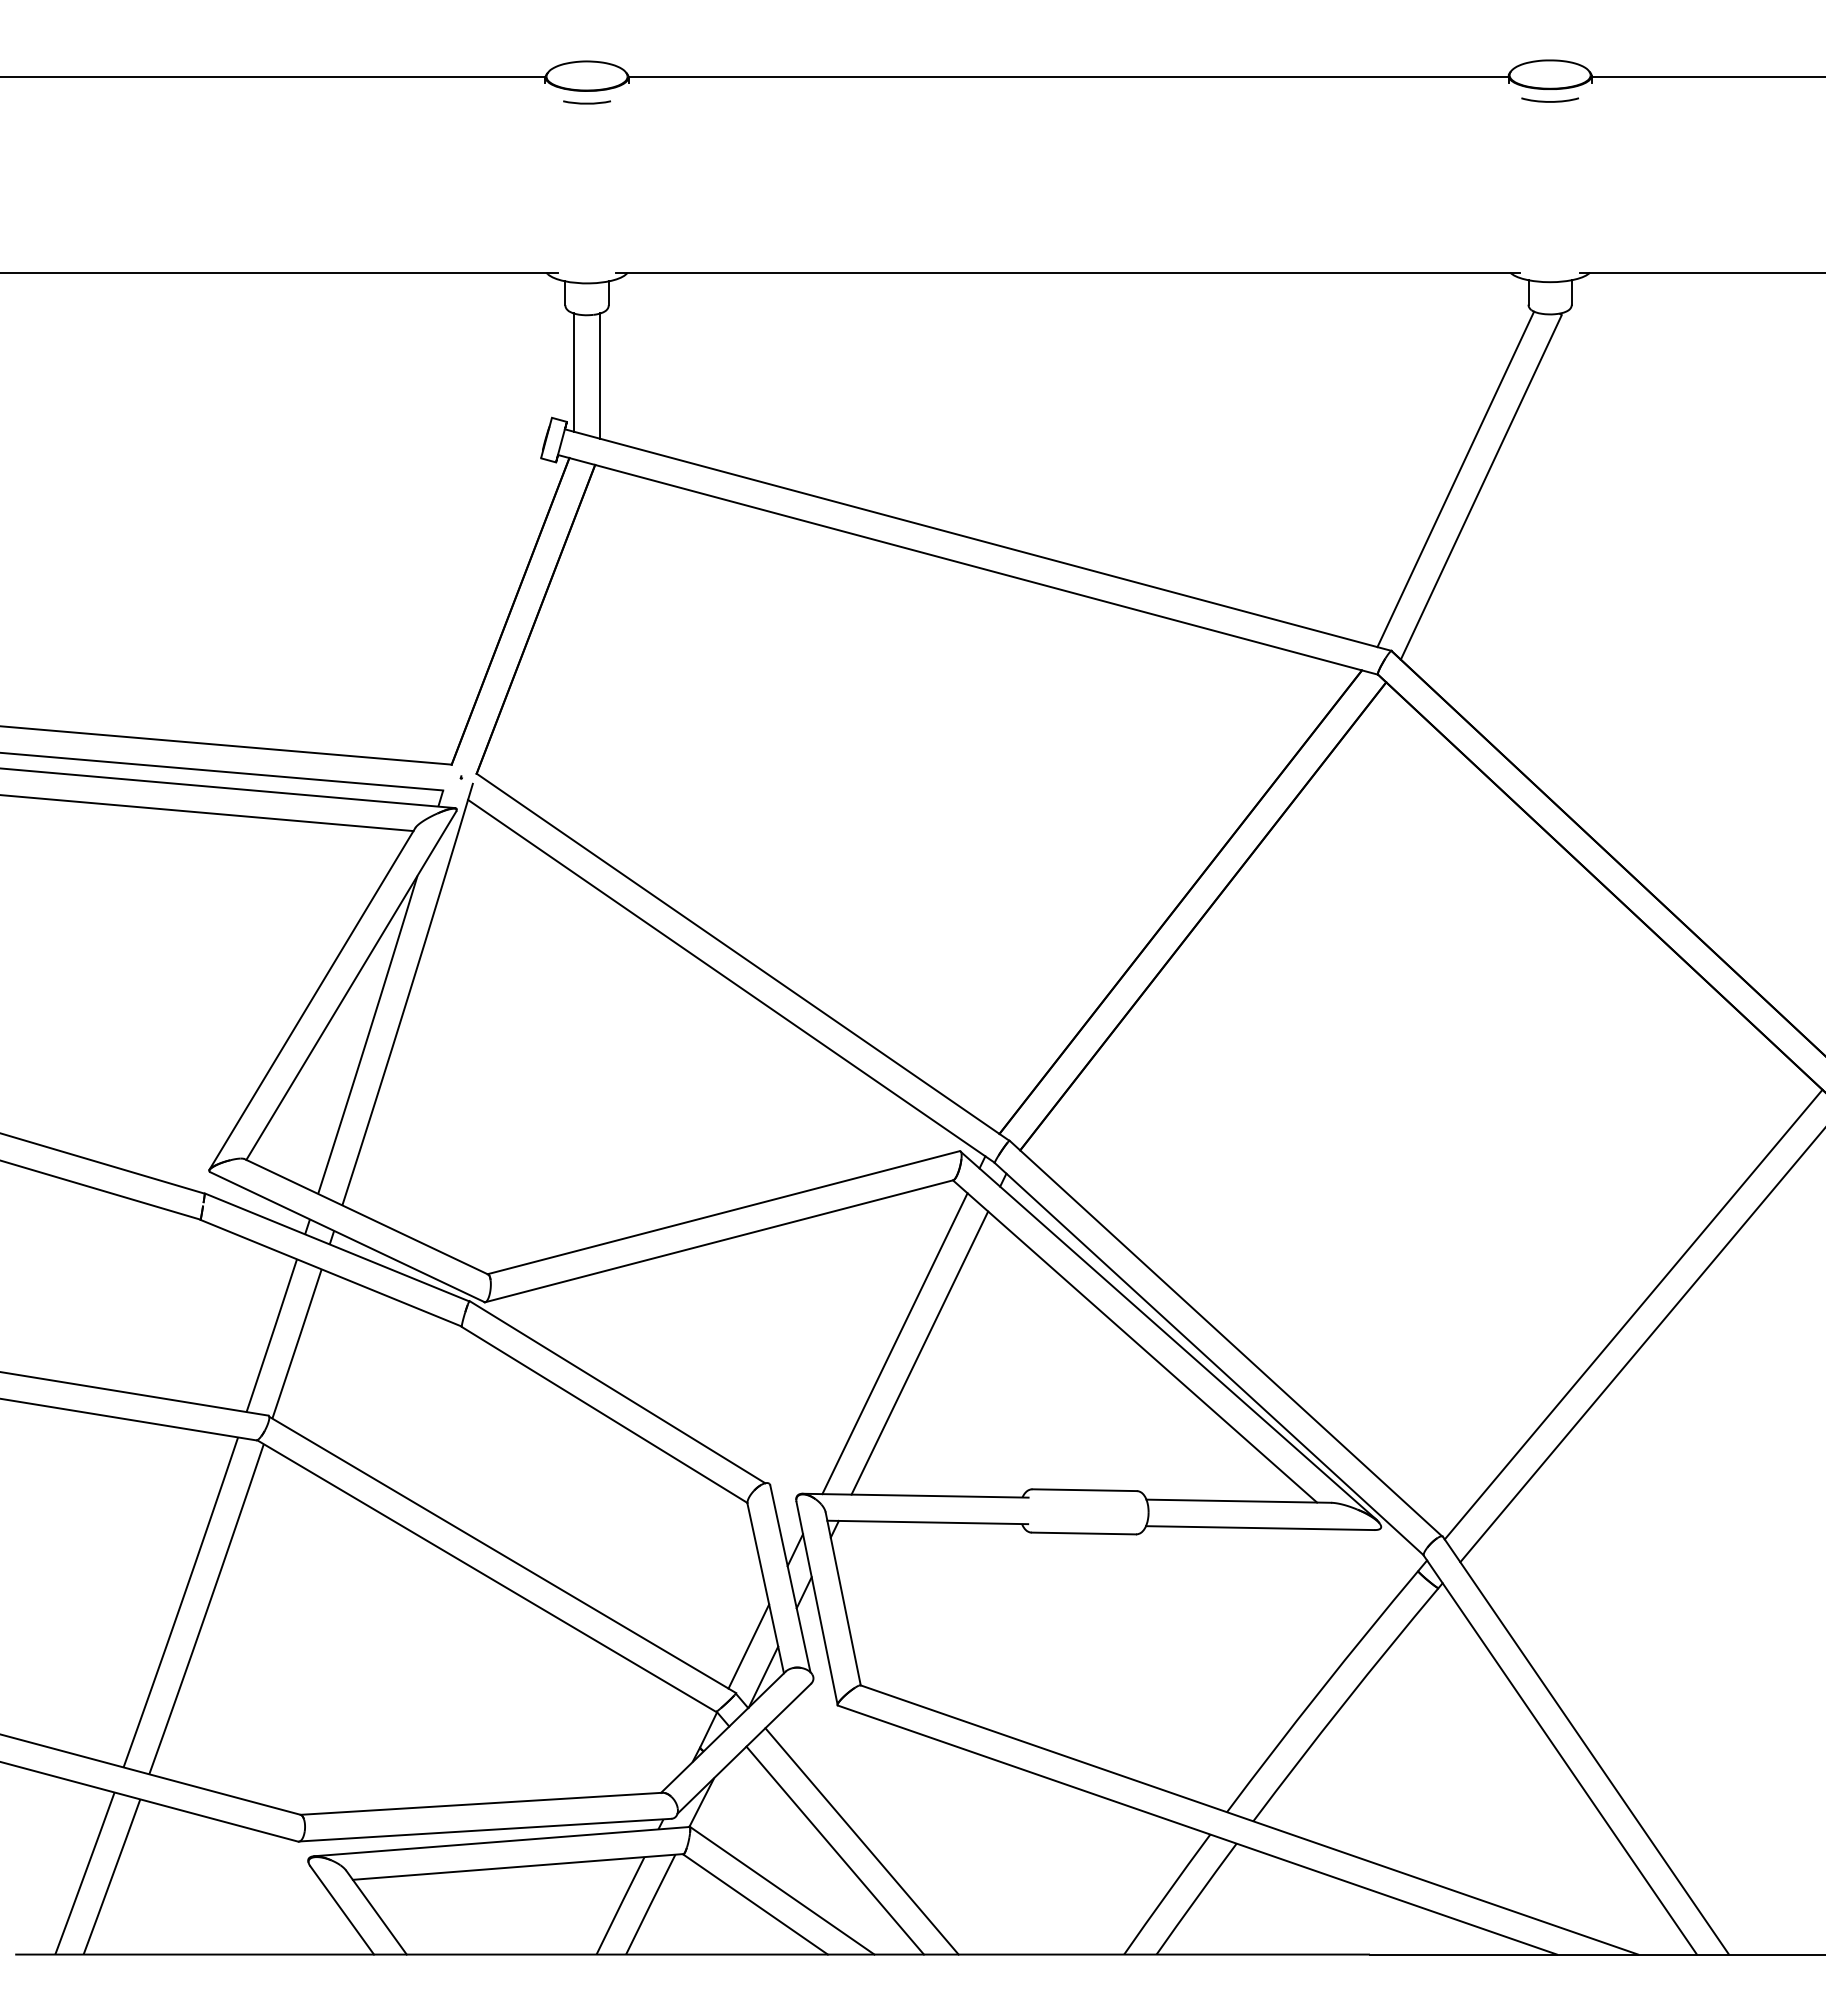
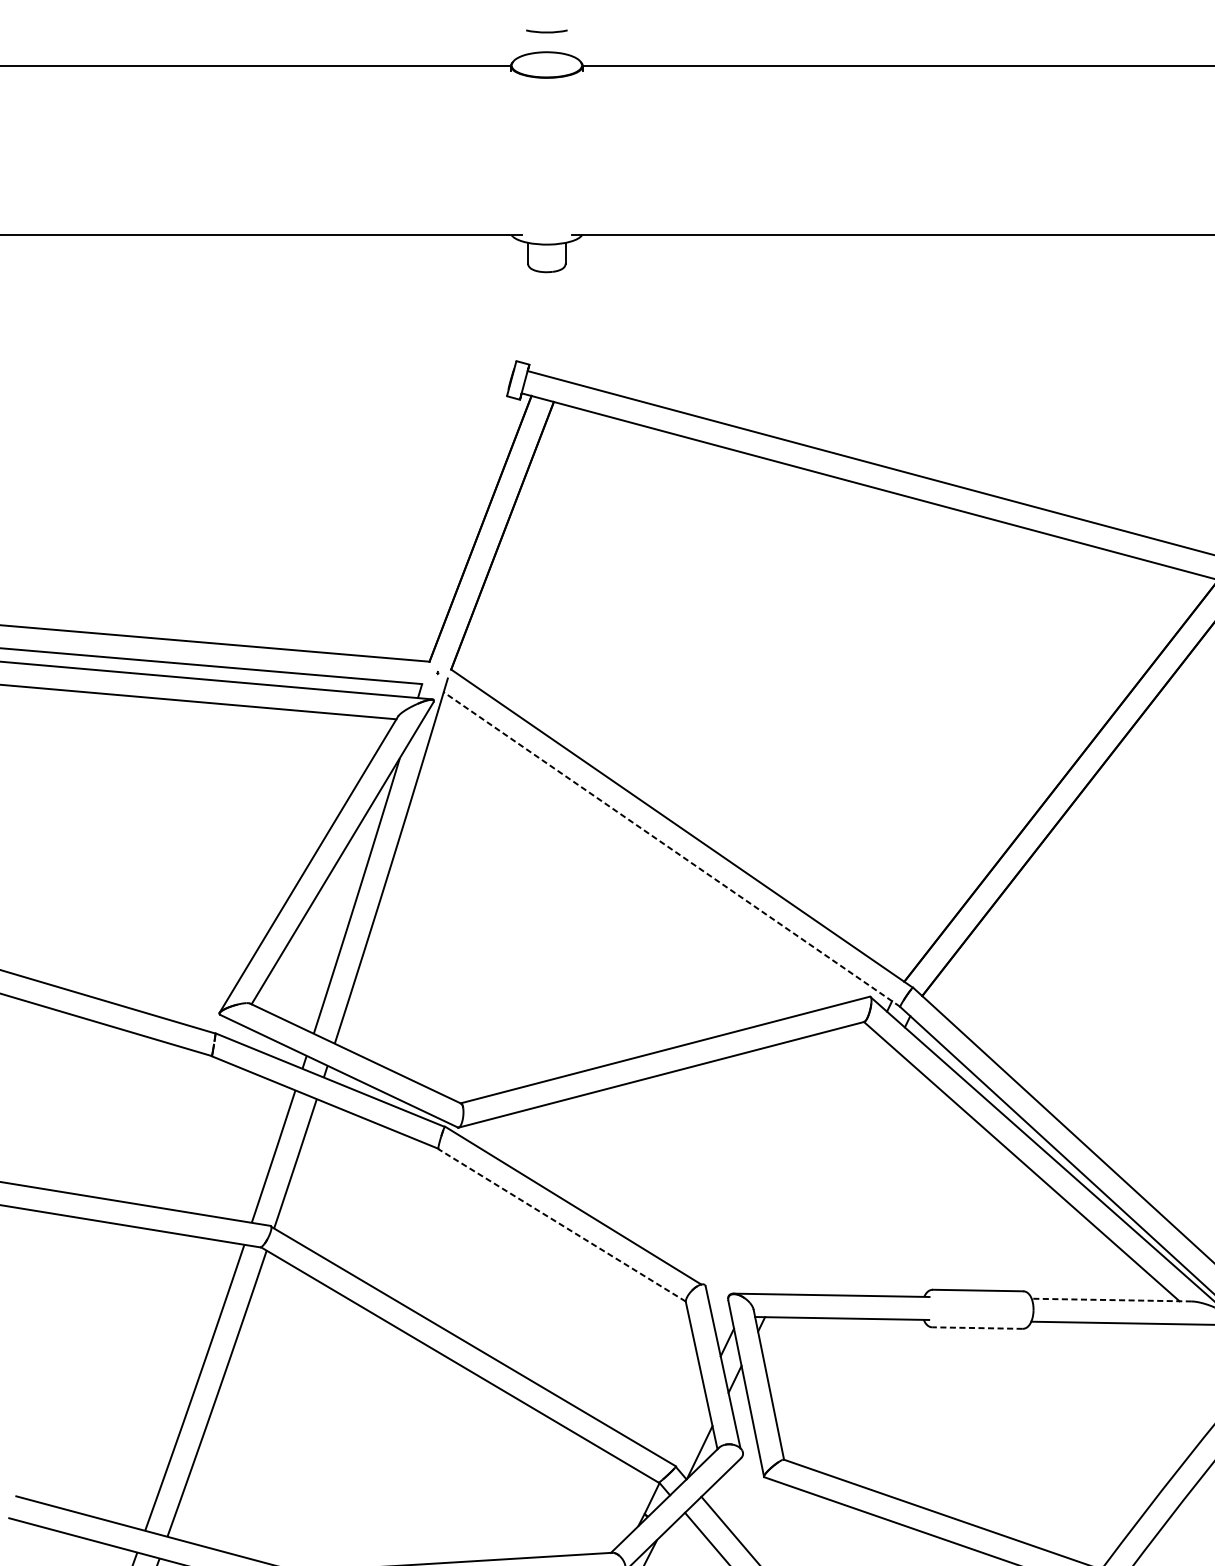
curve: (586, 102) -> (546, 31), moved
line: (573, 372) -> (535, 321), removed
line: (600, 375) -> (558, 324), removed
line: (731, 981) -> (672, 849), solid -> dashed
line: (894, 1343) -> (813, 1163), removed
line: (919, 1352) -> (834, 1171), removed
line: (604, 1414) -> (561, 1224), solid -> dashed
line: (1238, 1501) -> (1111, 1300), solid -> dashed
line: (1083, 1533) -> (977, 1328), solid -> dashed
line: (748, 1646) -> (686, 1426), removed

